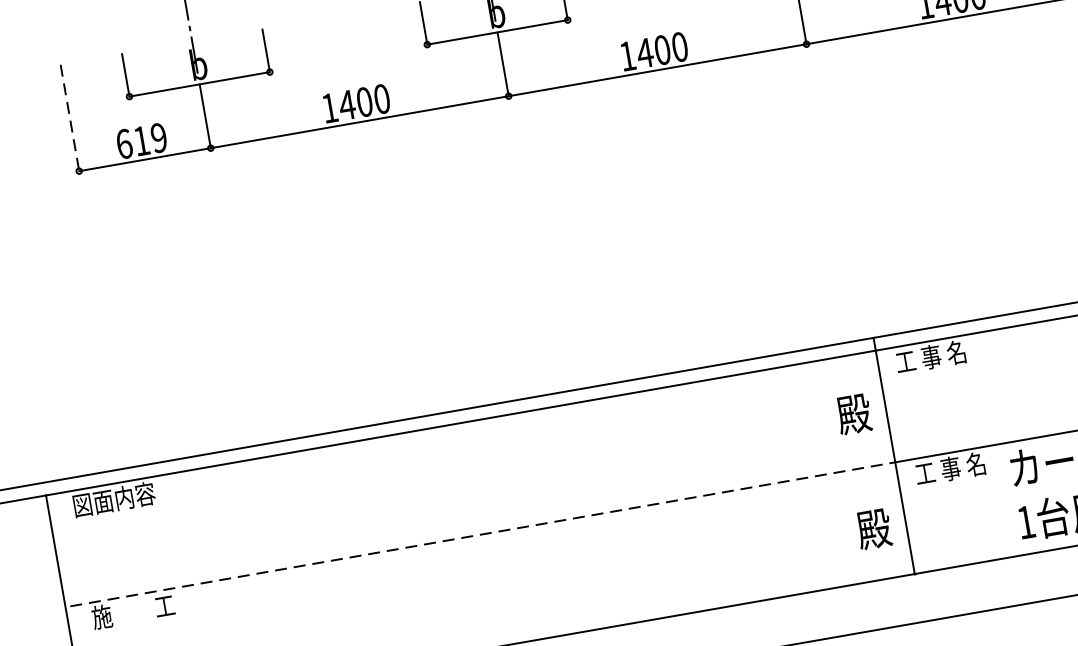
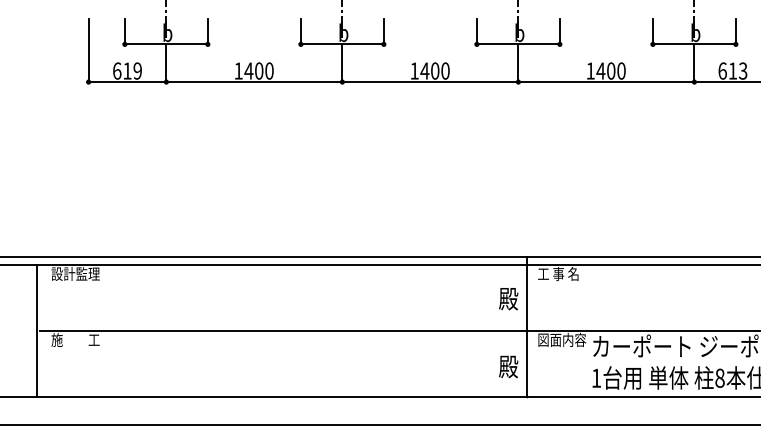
line: (69, 119) -> (88, 51), dashed -> solid
text: (957, 466) -> (562, 339), 工 事 名 -> 図面内容
text: (113, 498) -> (75, 273), 図面内容 -> 設計監理
line: (482, 533) -> (283, 330), dashed -> solid

